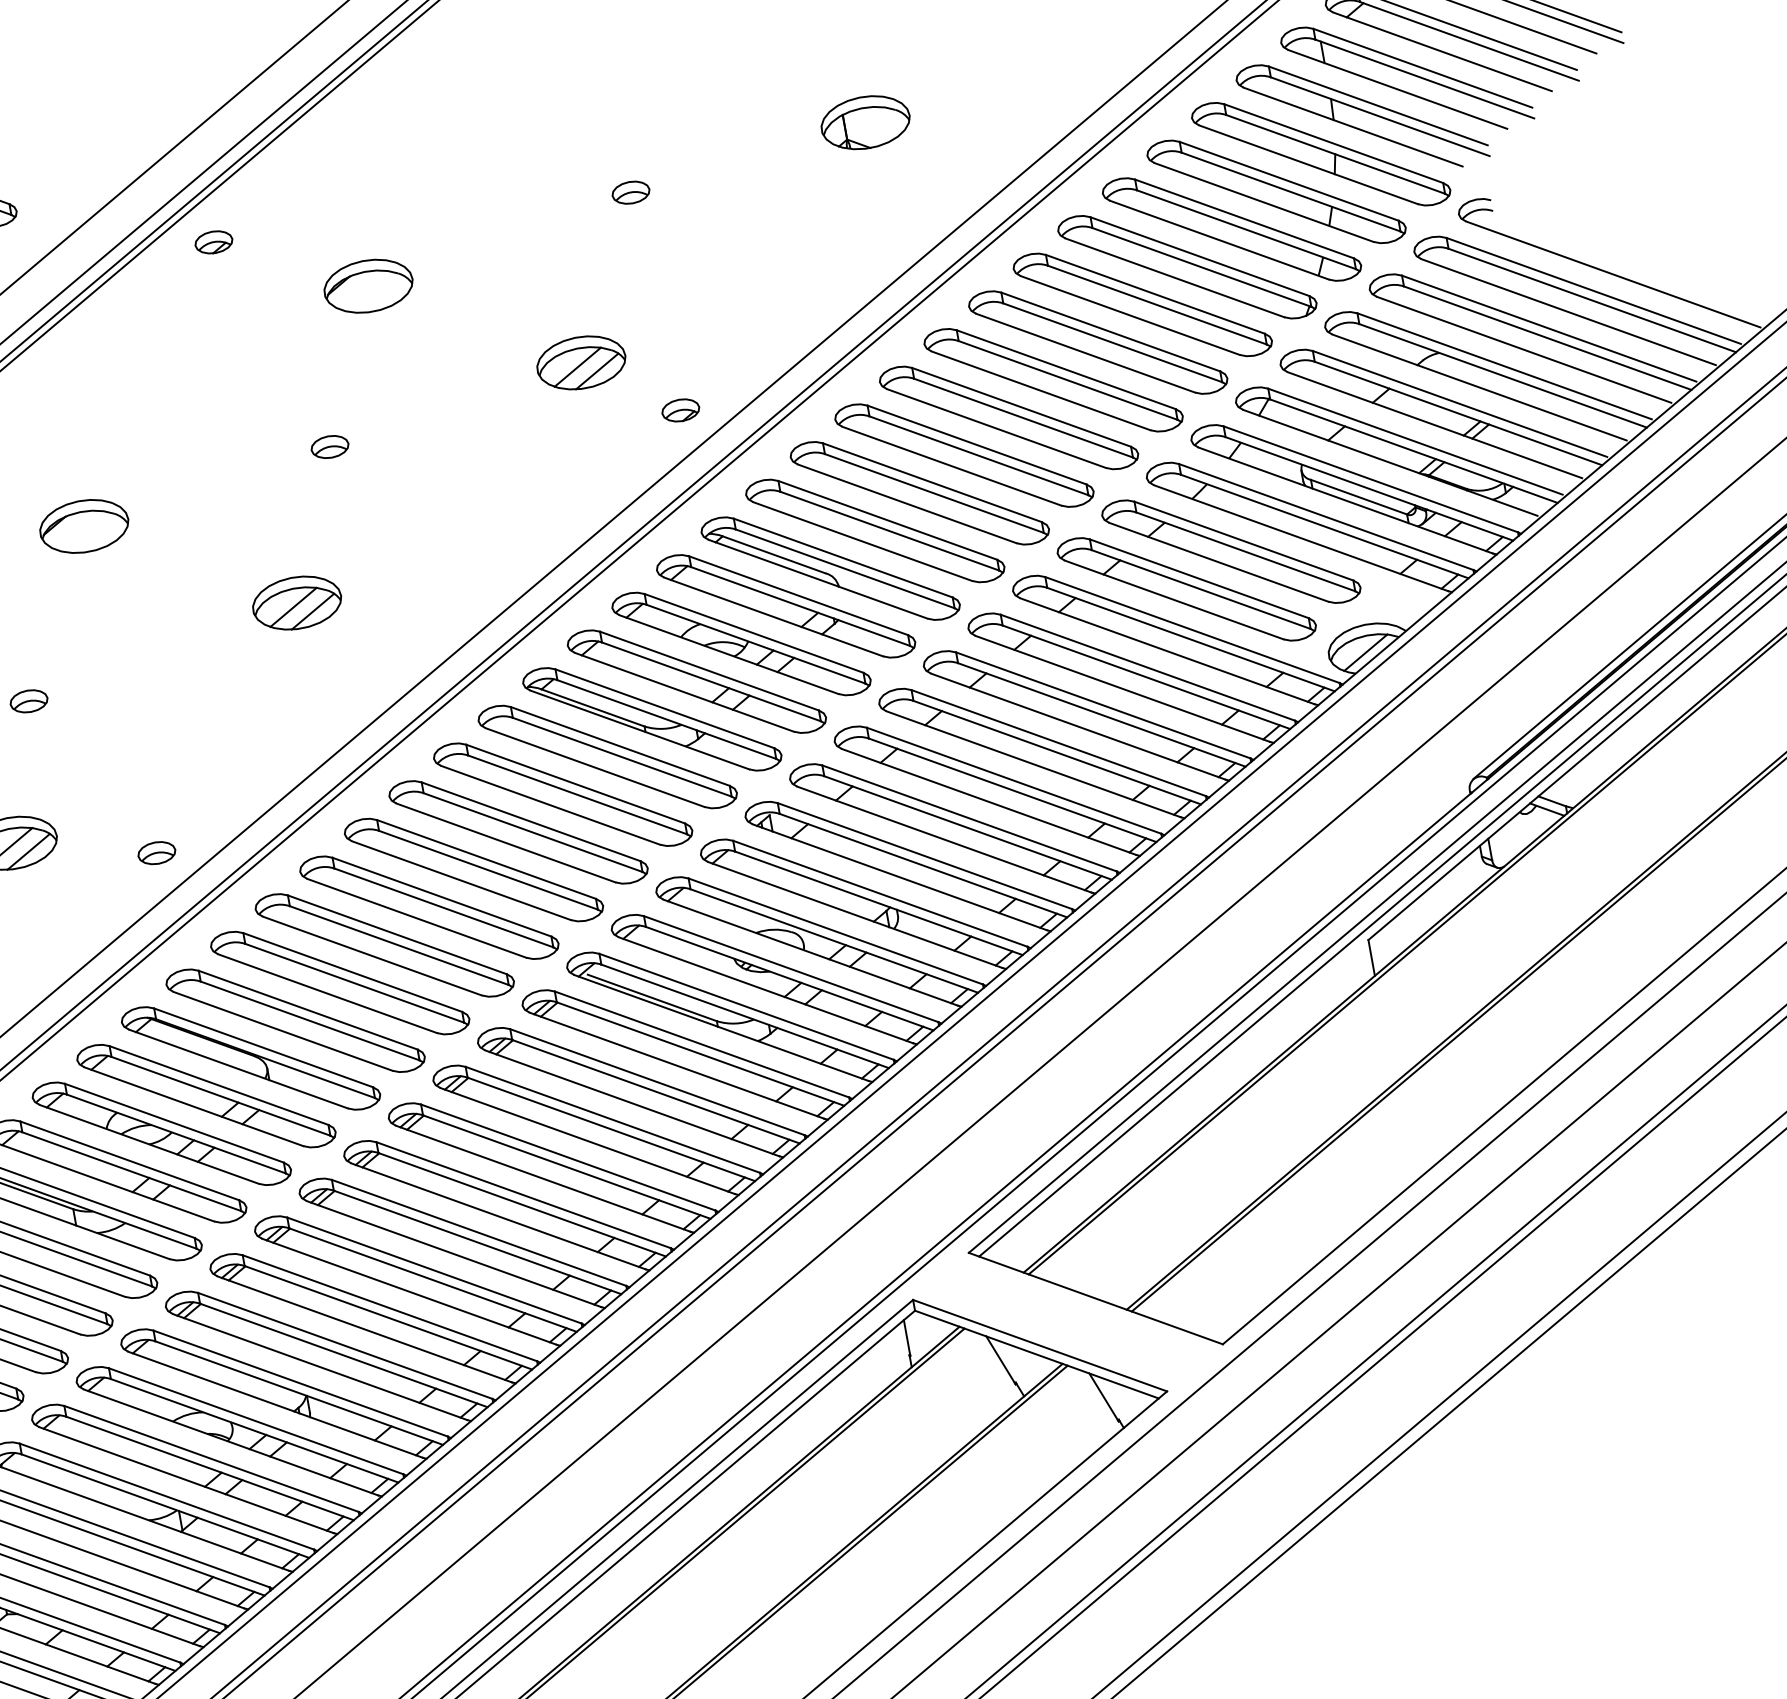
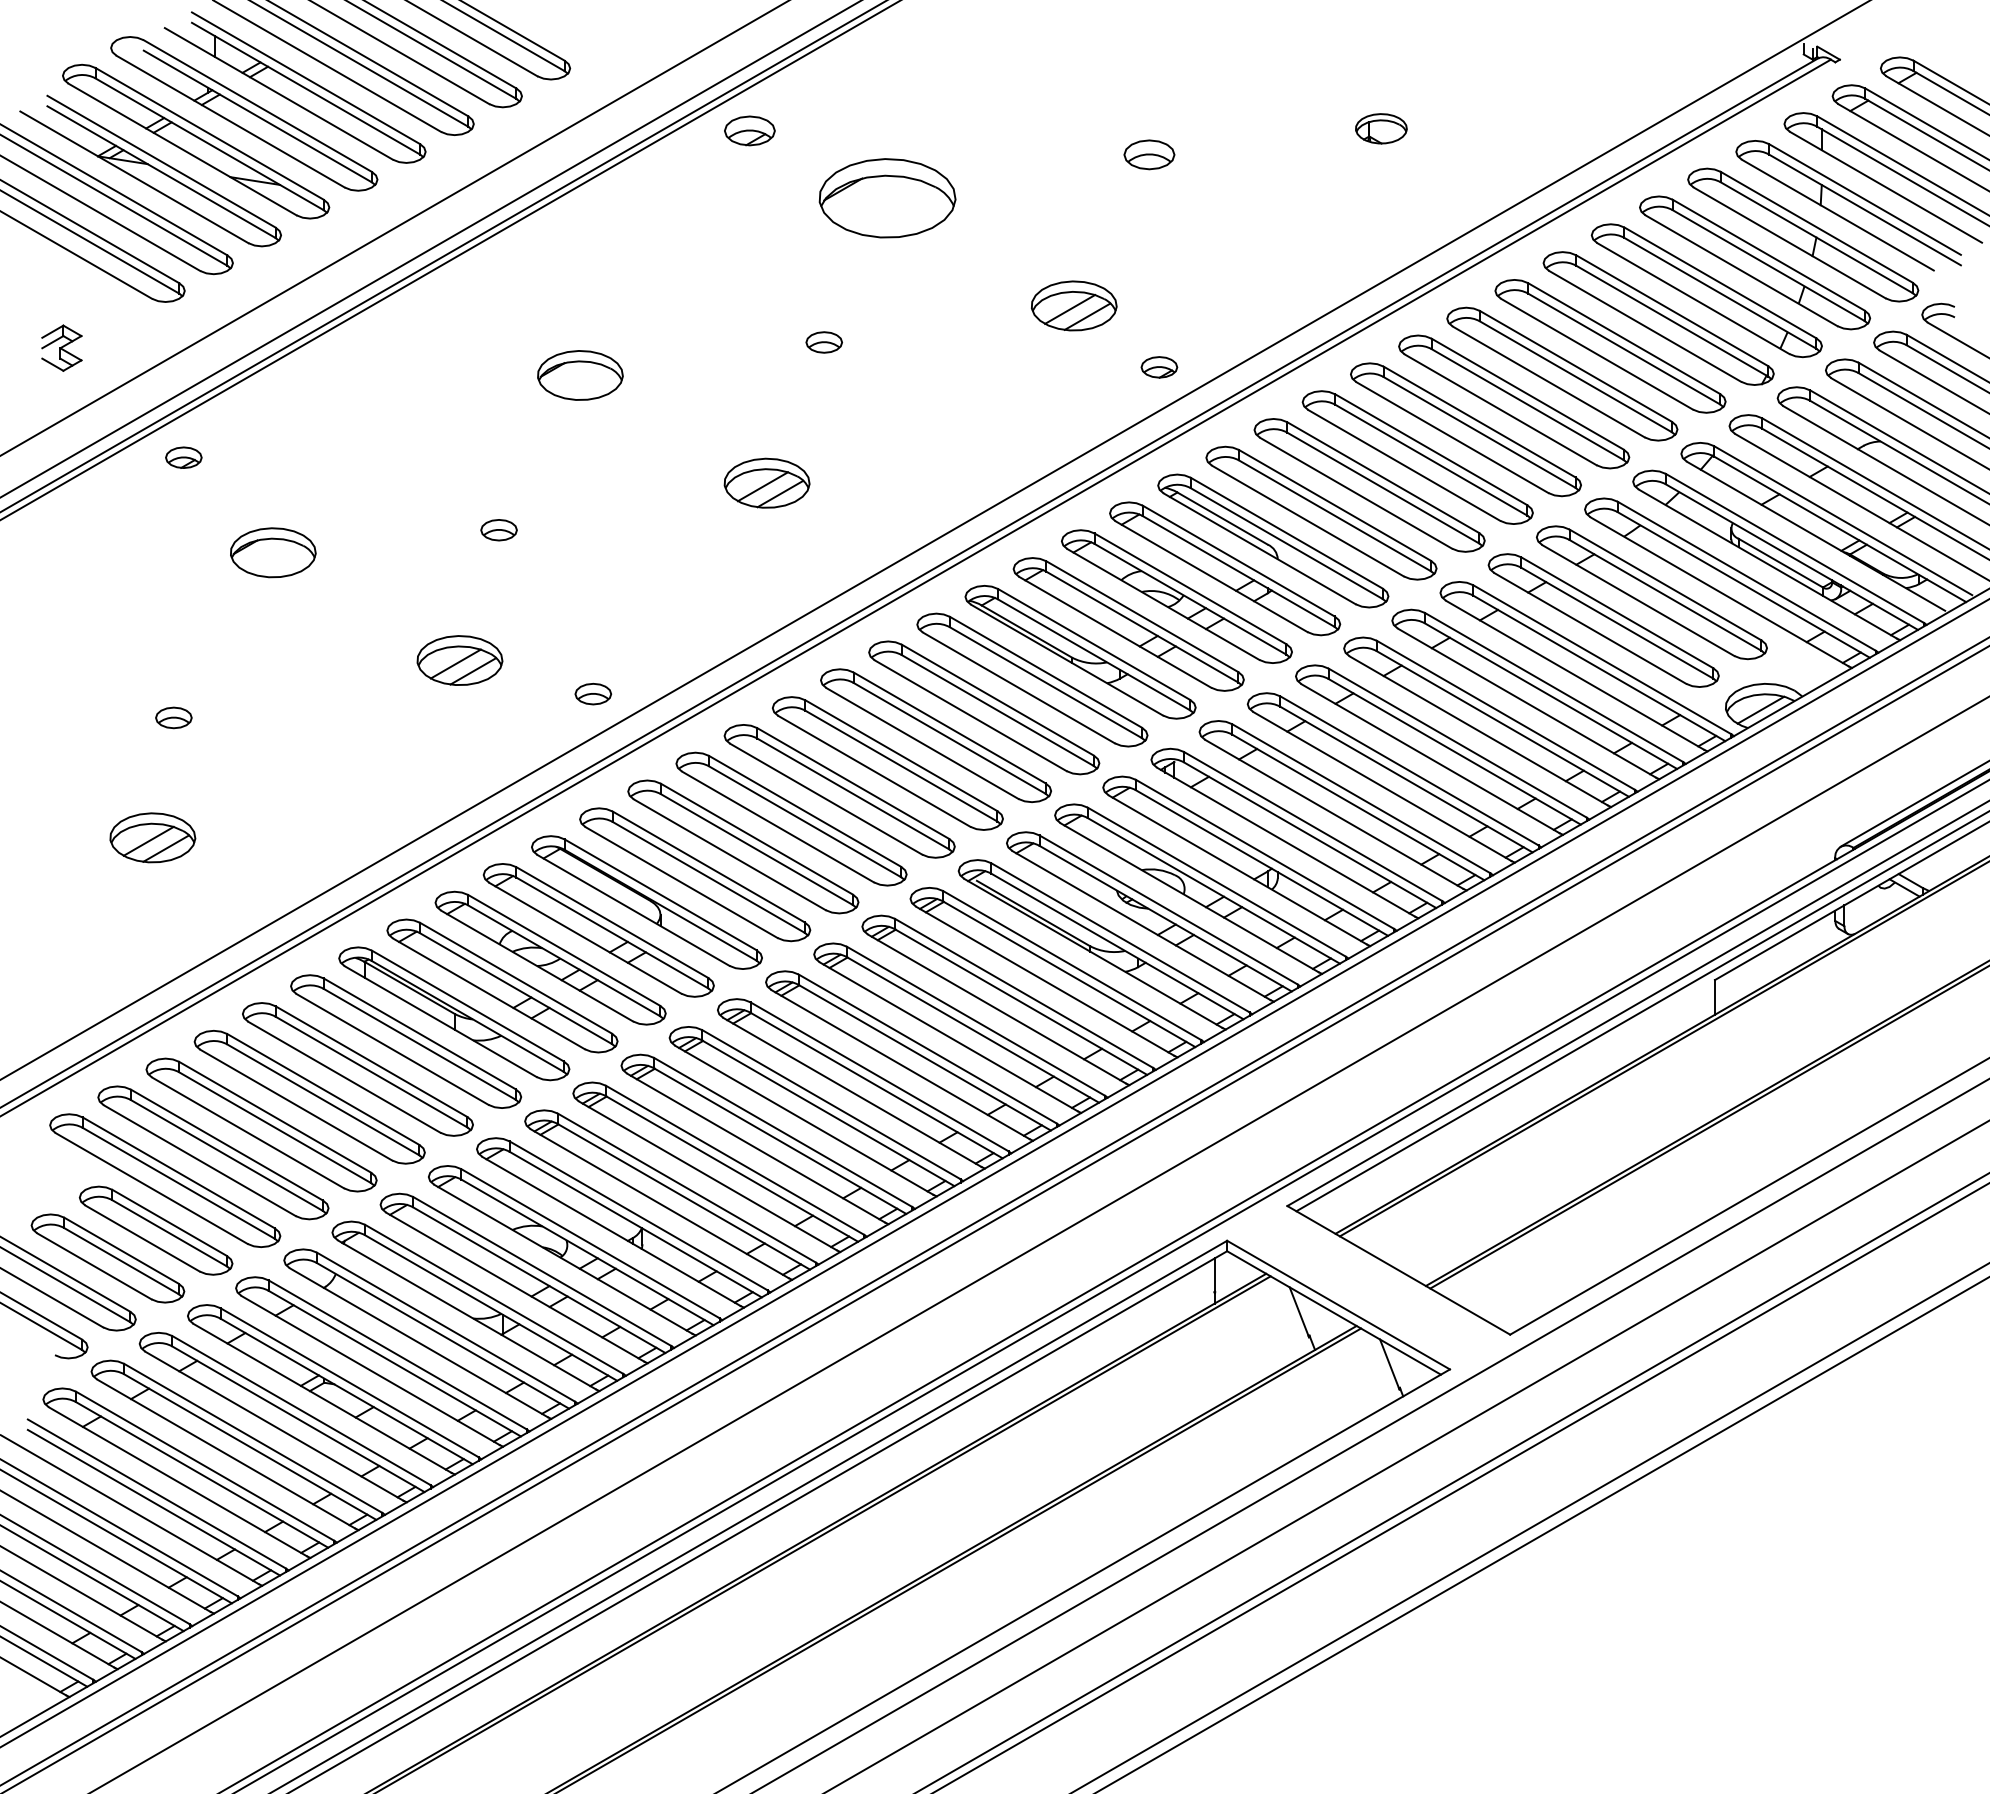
part: (865, 122) -> (1381, 128), size x0.6
part: (631, 192) -> (1149, 154), size x1.4
part: (213, 241) -> (749, 130), size x1.4
part: (368, 285) -> (887, 197), size x1.6

